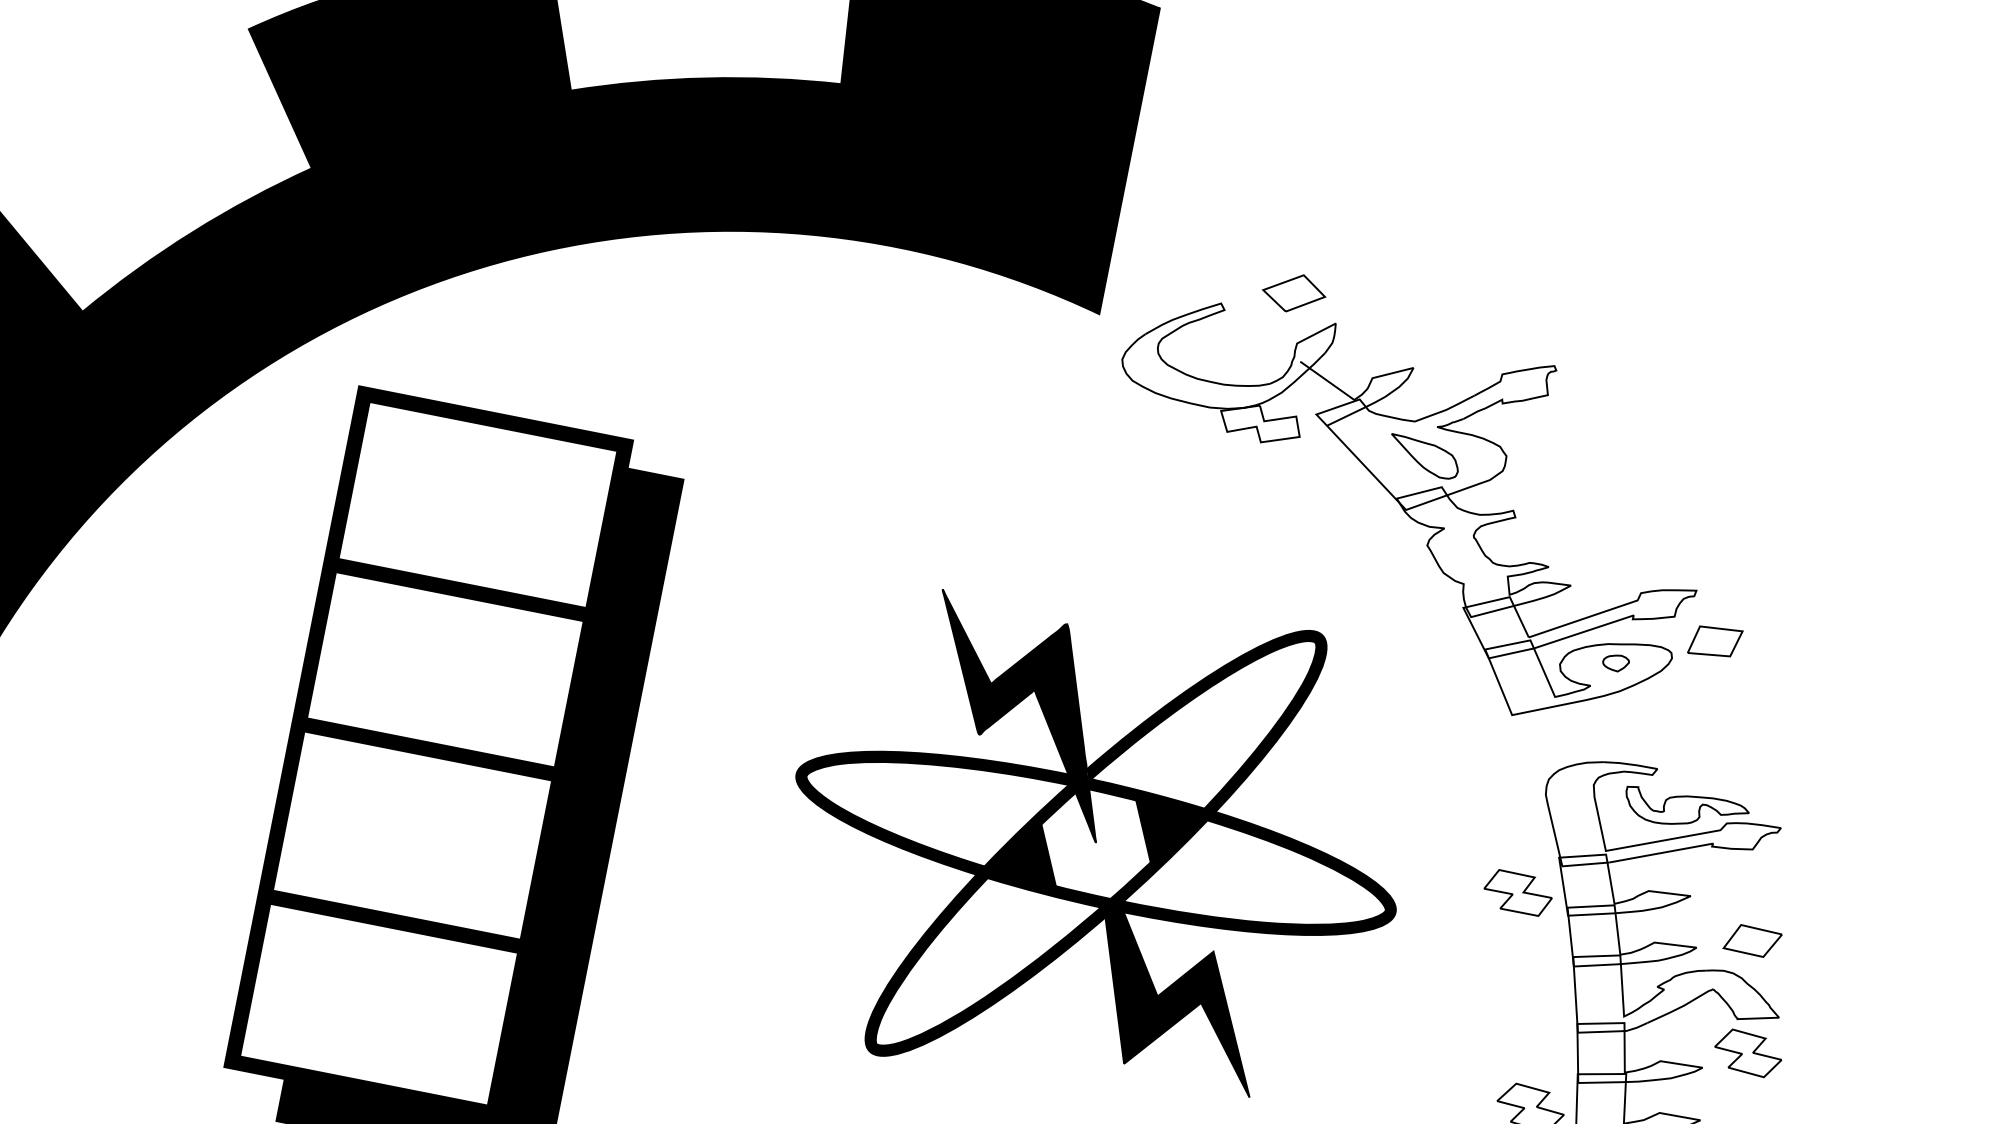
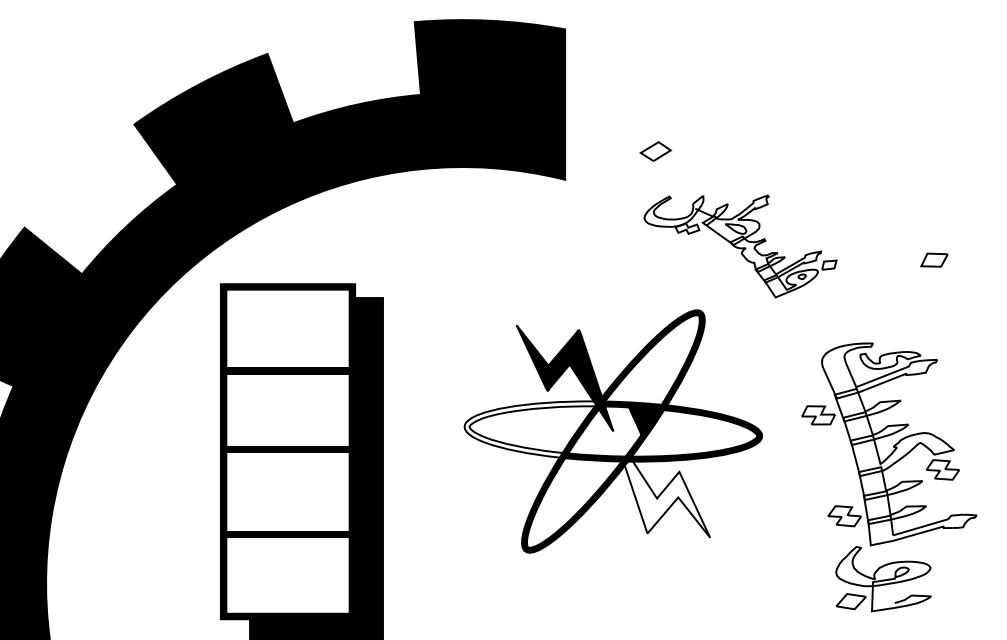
part: (1427, 519) -> (740, 246), size x0.6
fill: (942, 810) -> (537, 430), removed
part: (1752, 939) -> (934, 259), moved
fill: (1170, 990) -> (662, 494), removed

